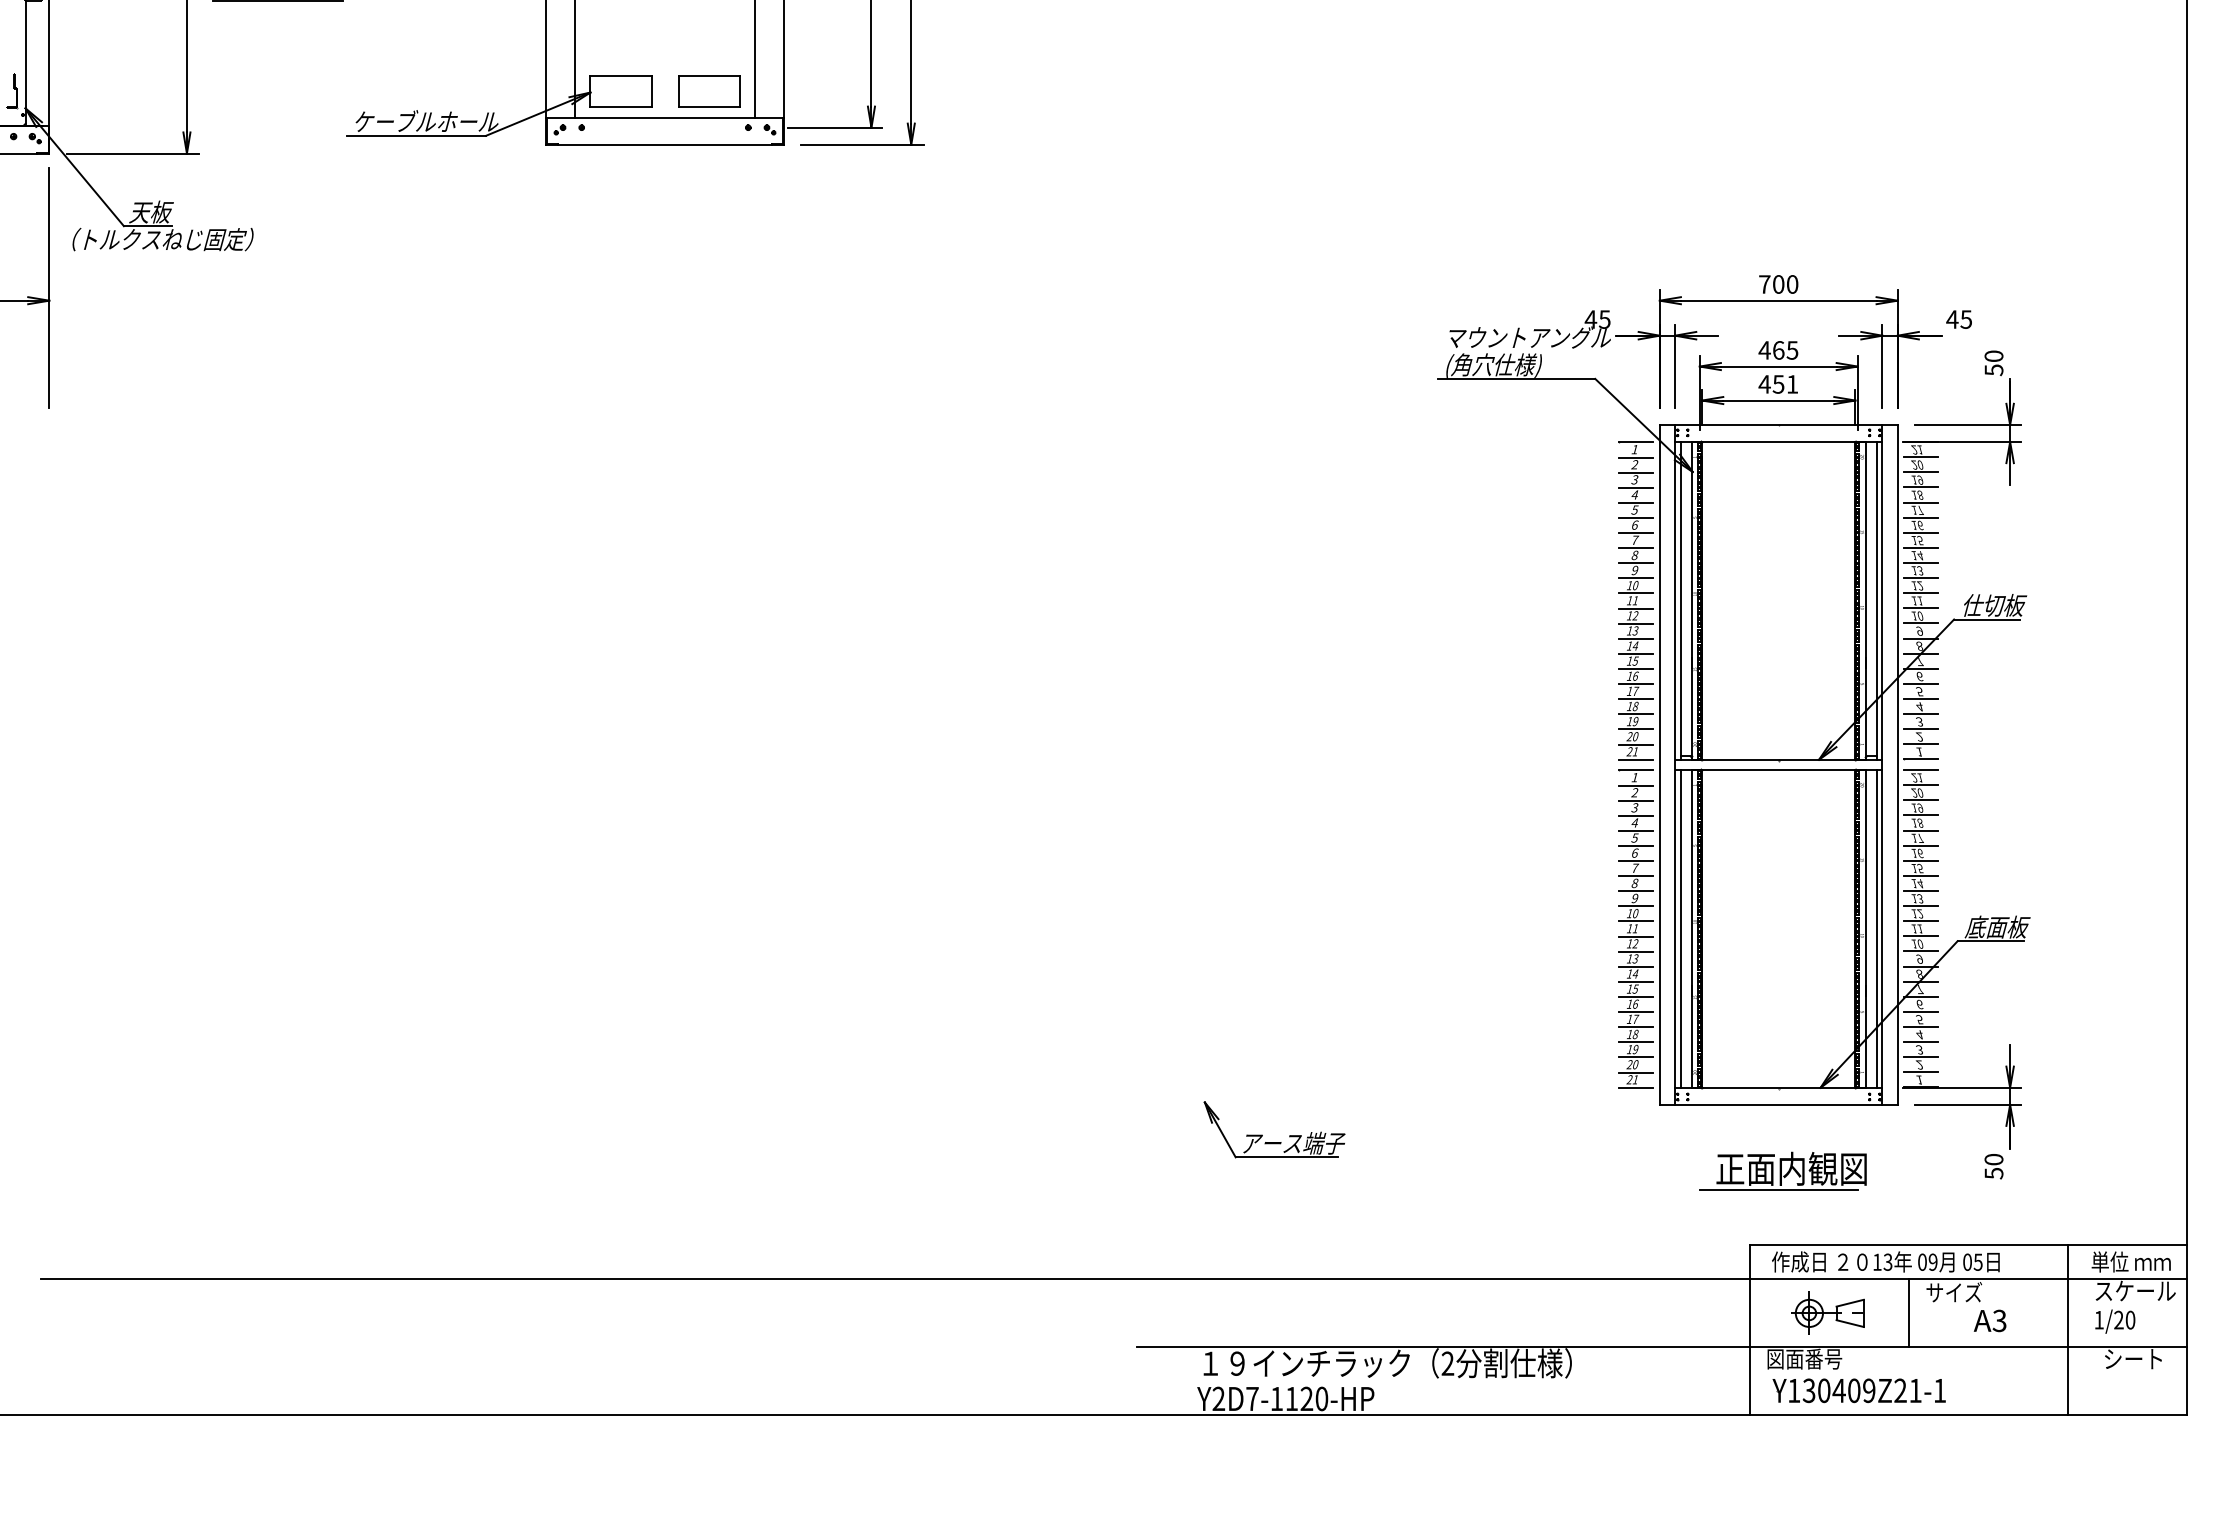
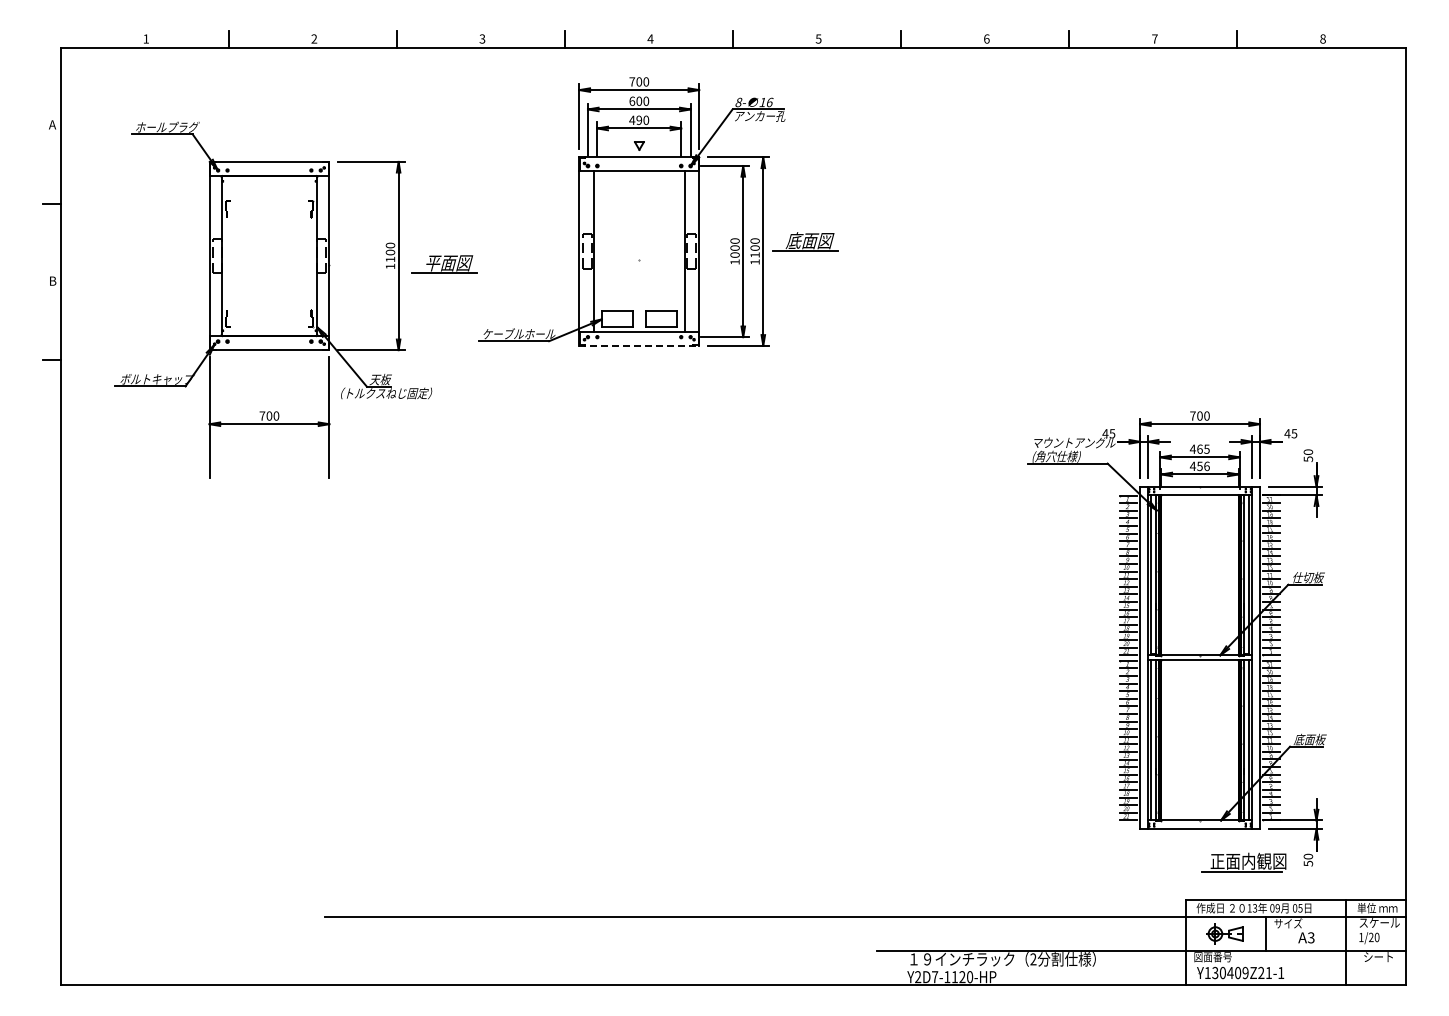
line: (665, 144) -> (639, 345), solid -> dashed
text: (1791, 384) -> (1206, 466), 451 -> 456
part: (1273, 1129) -> (945, 841), removed
part: (1781, 1171) -> (1243, 862), moved

